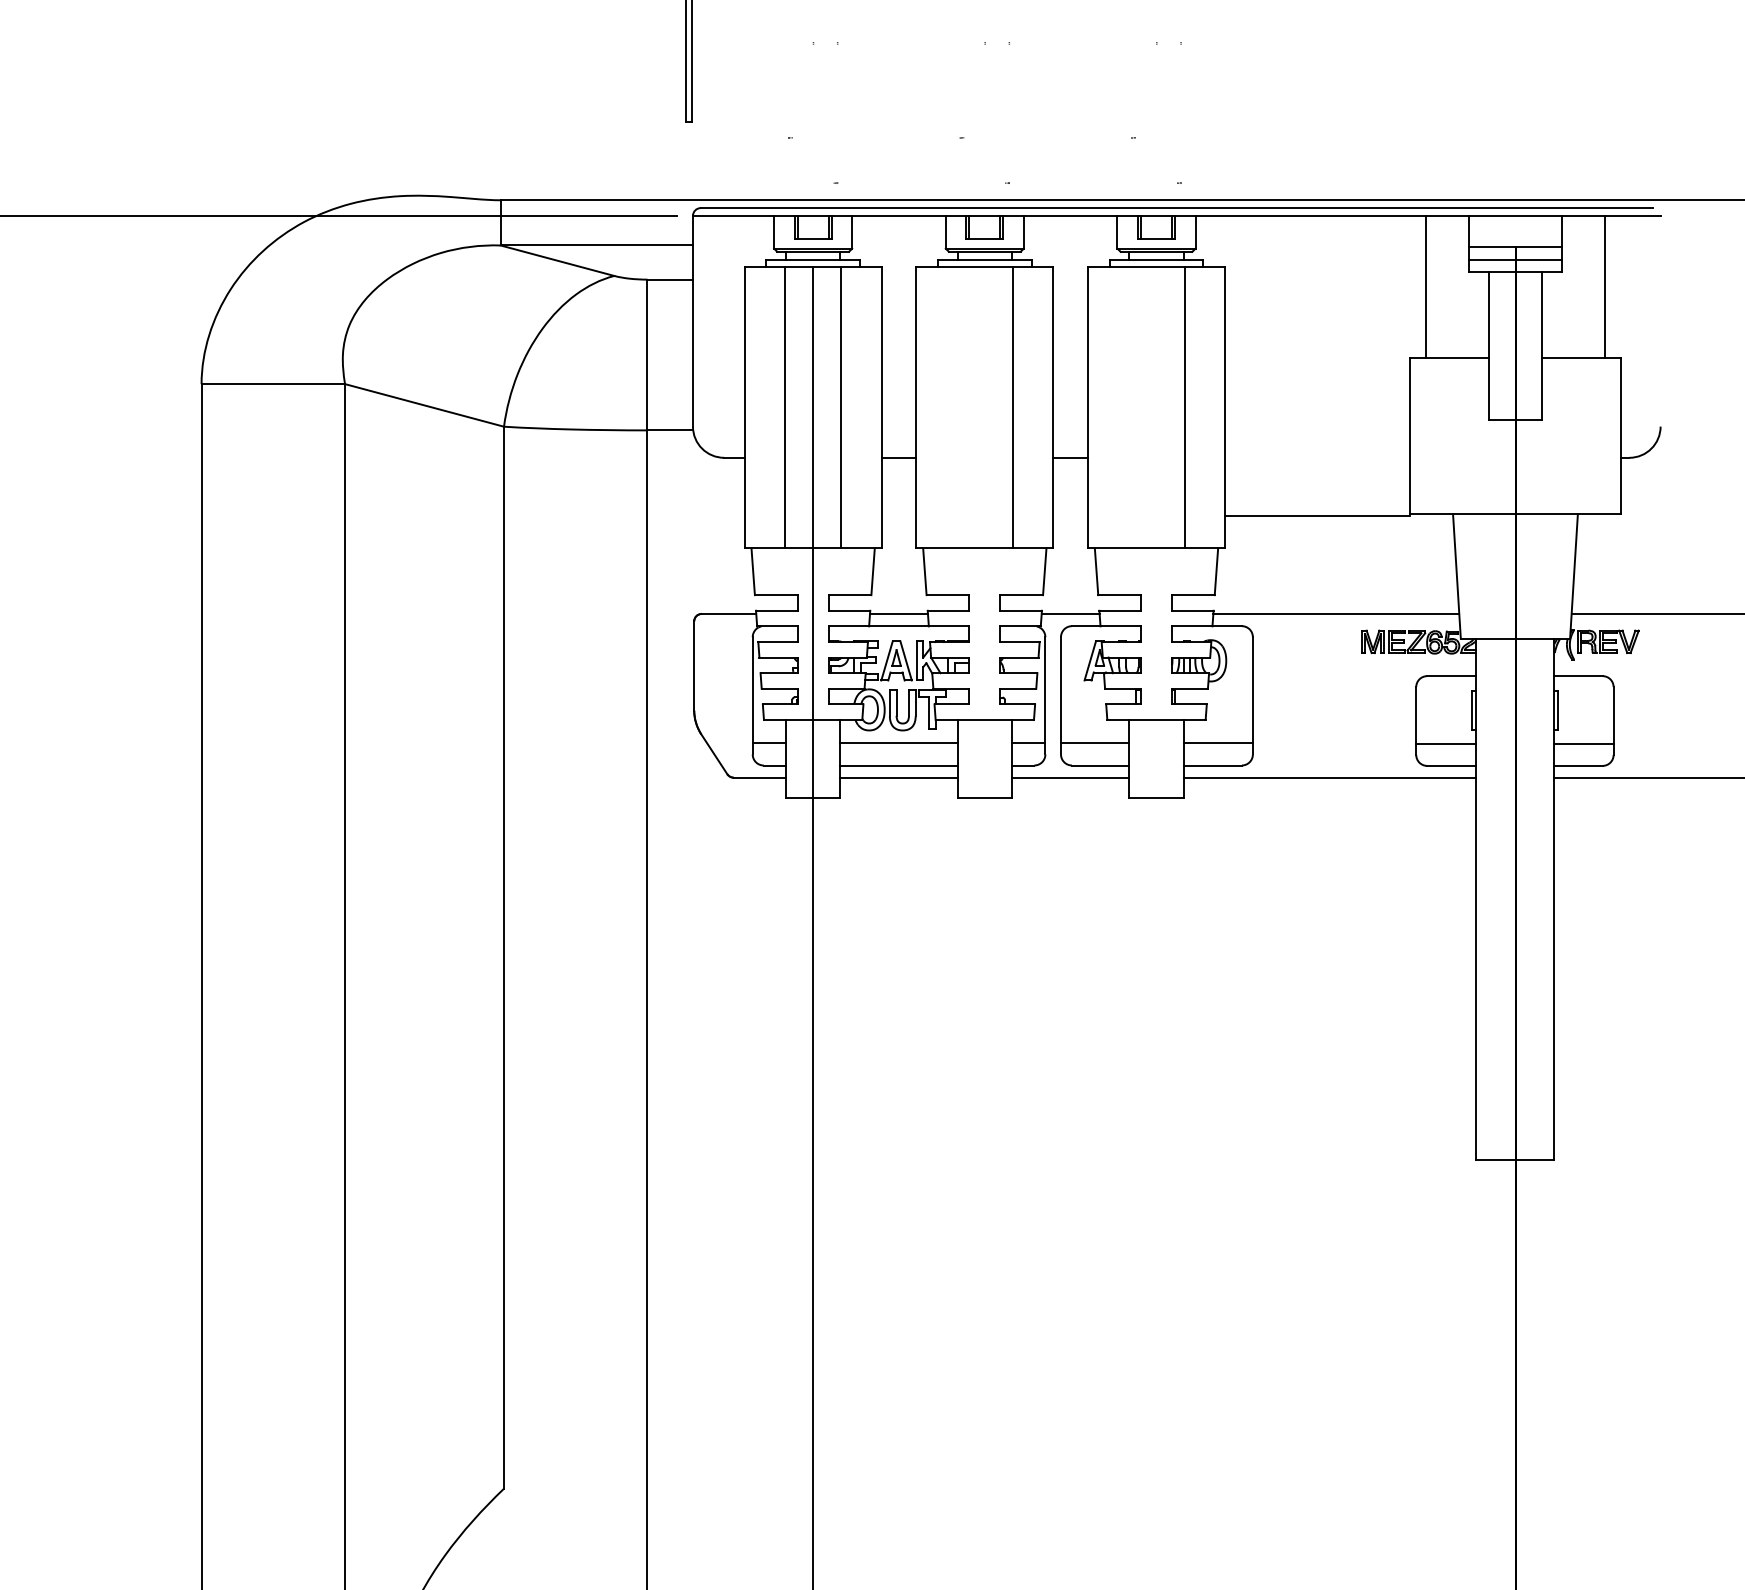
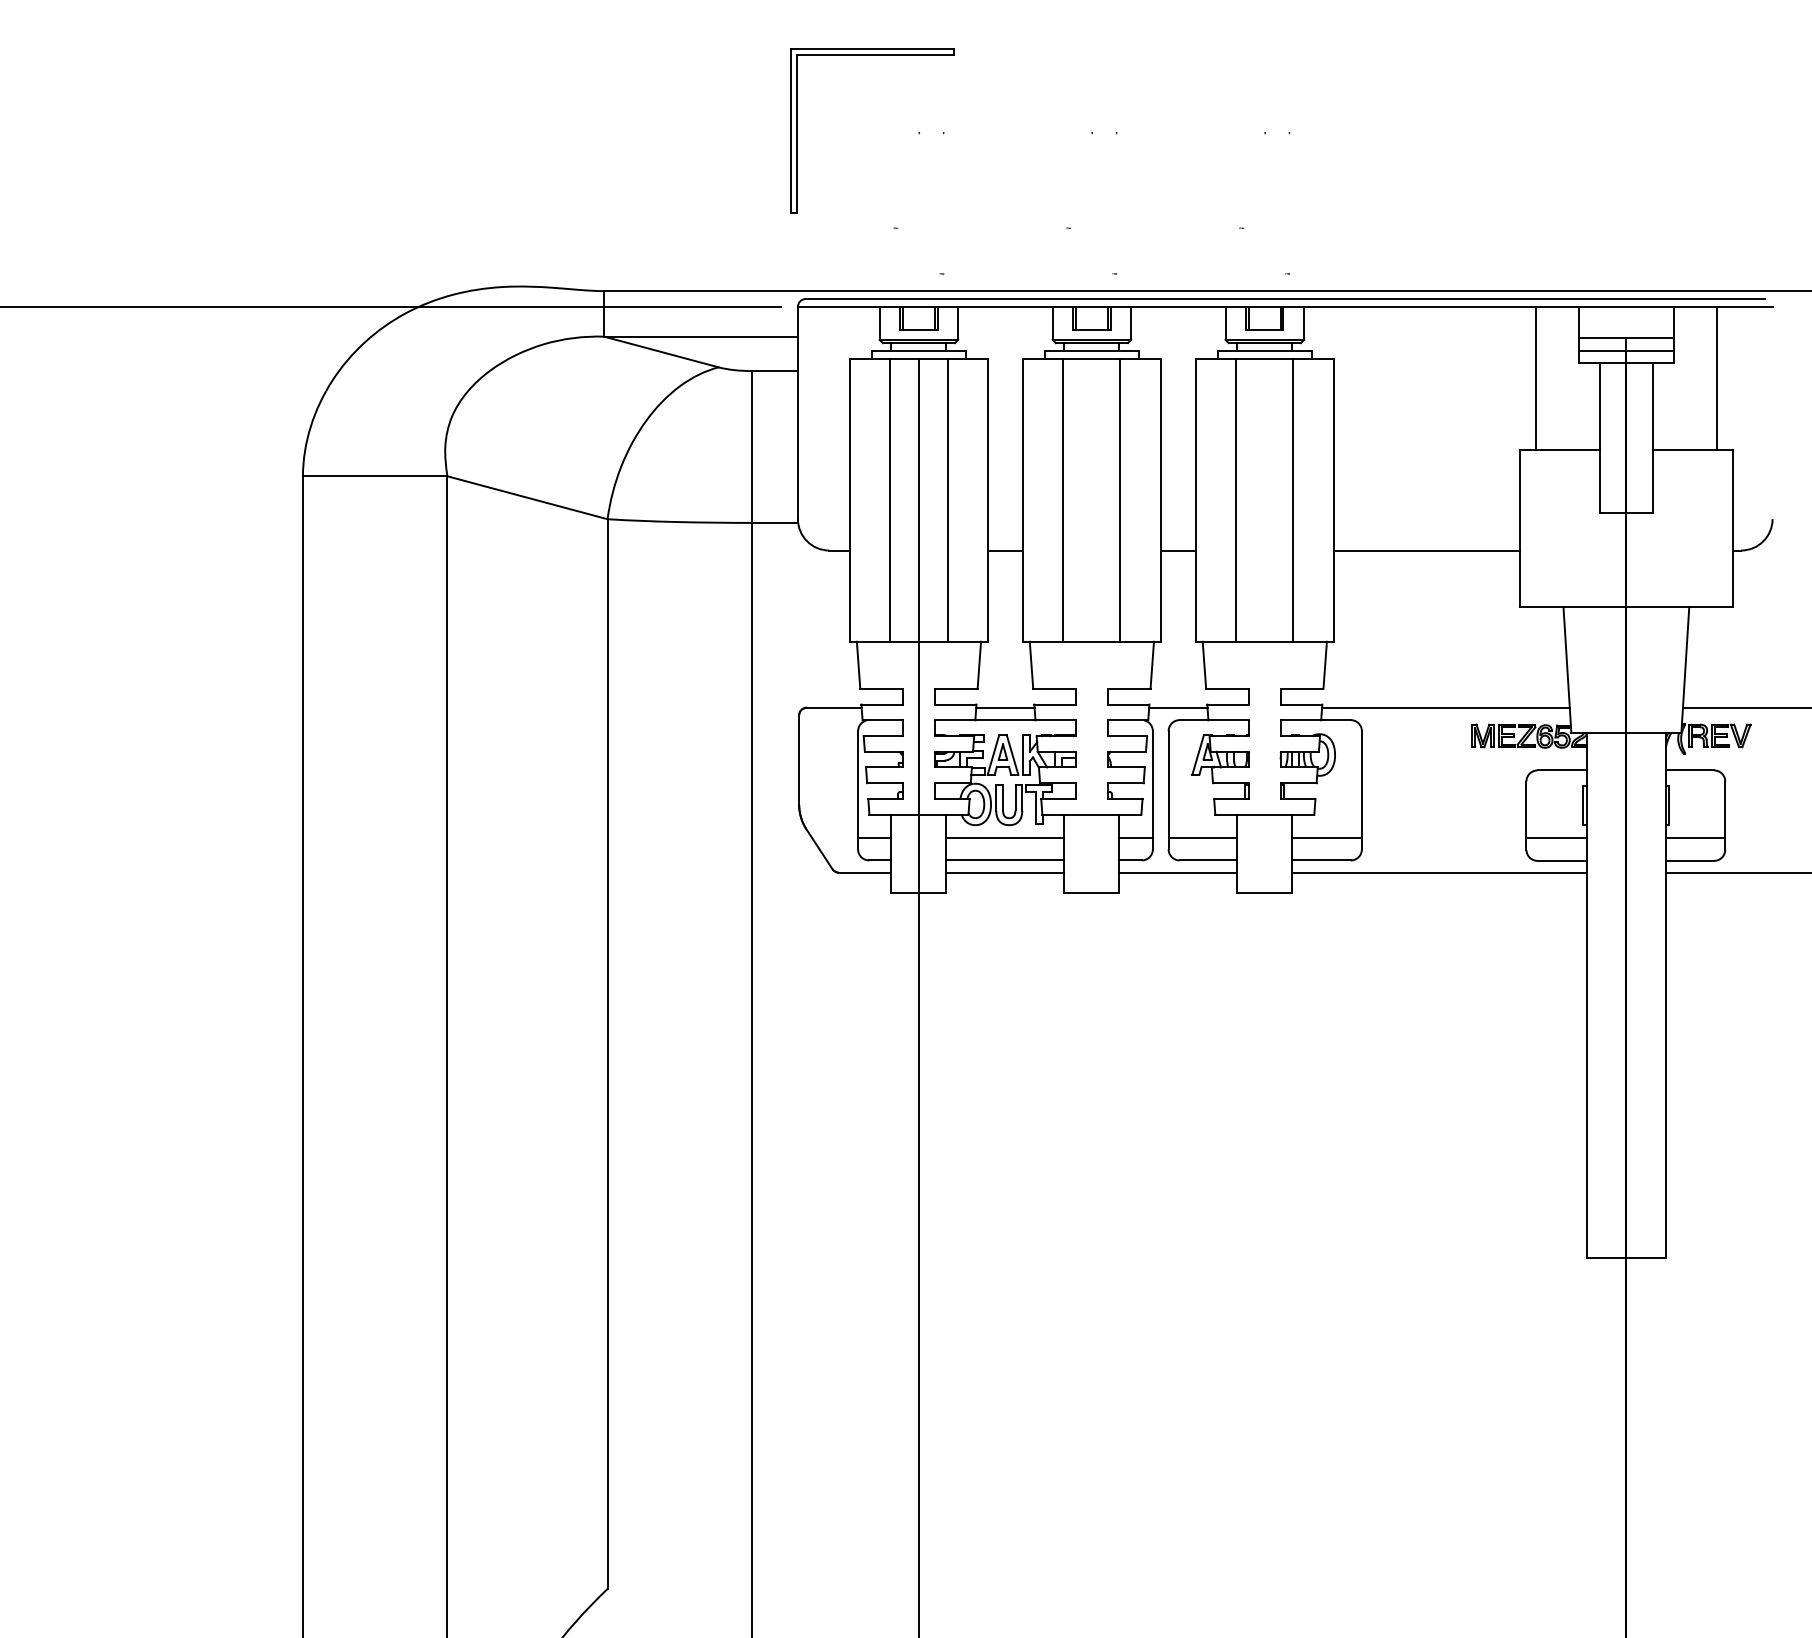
line: (956, 407) -> (1063, 499), added
line: (1128, 407) -> (1236, 499), added
line: (1317, 516) -> (1426, 550), moved

